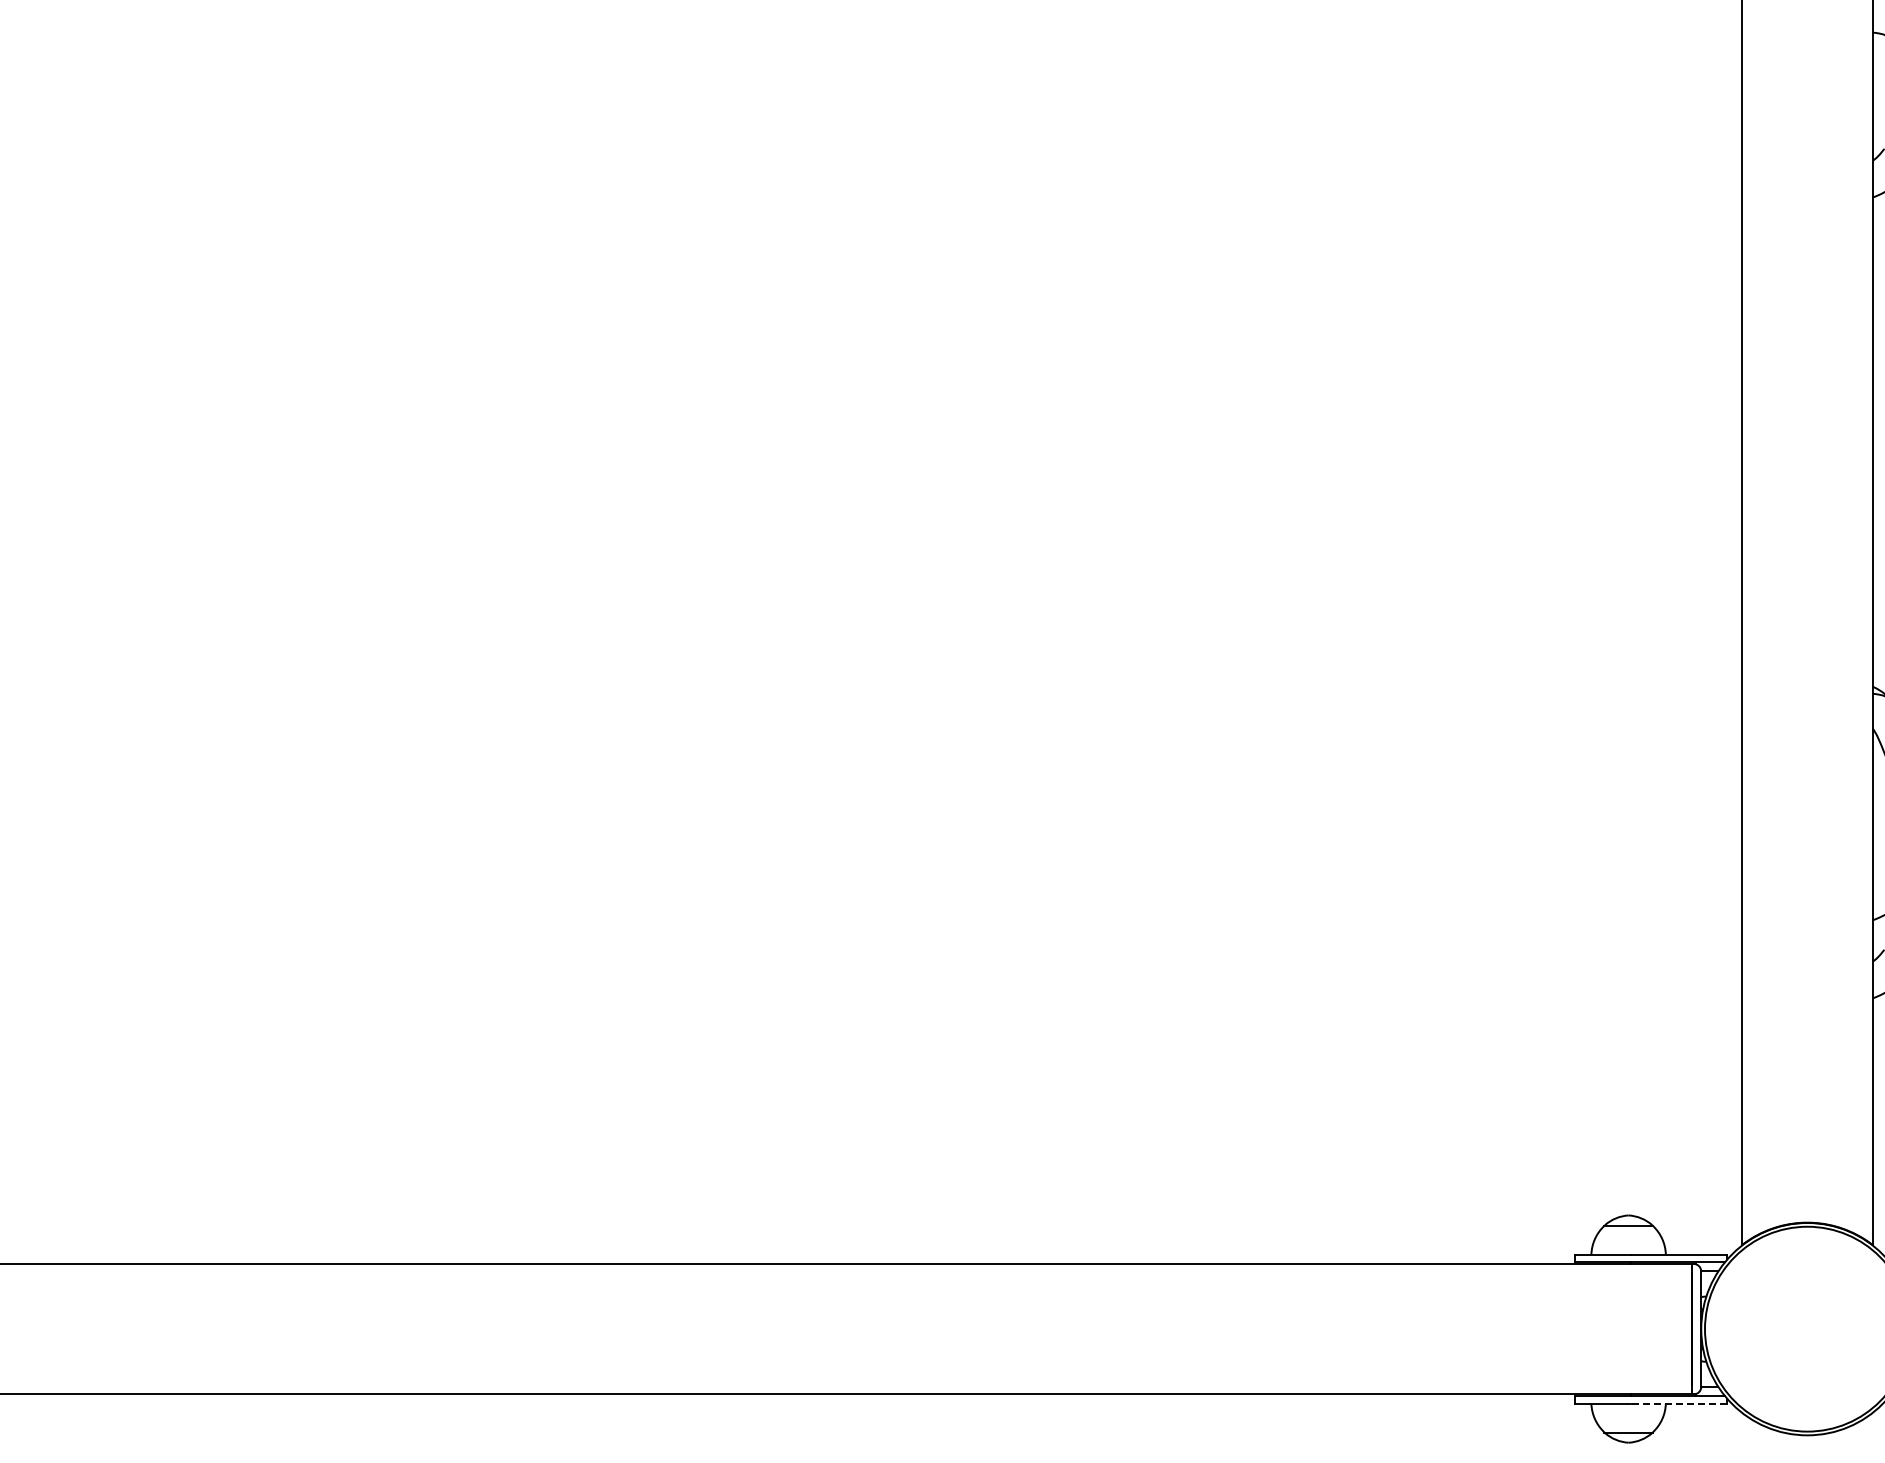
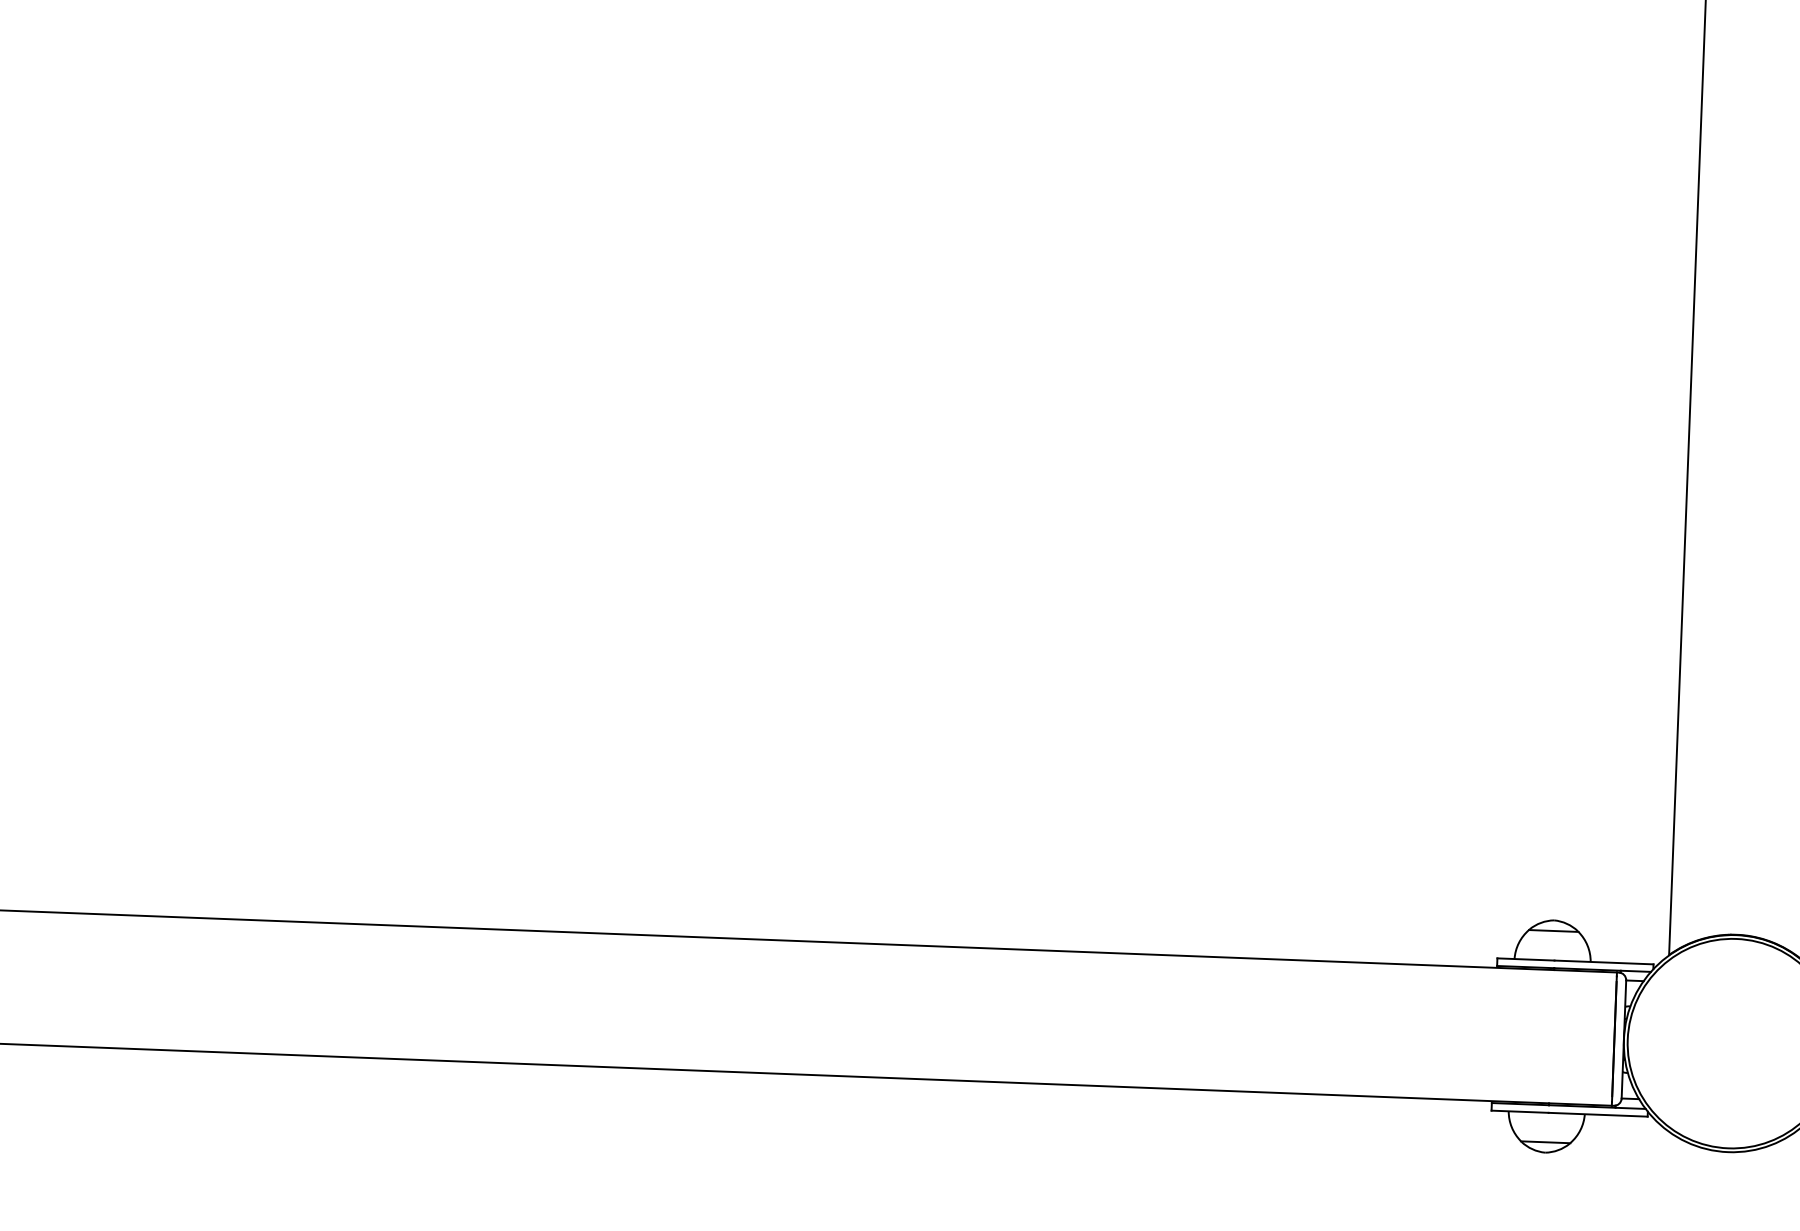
line: (1678, 1403) -> (1597, 1114), dashed -> solid

